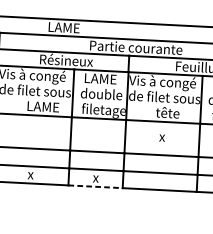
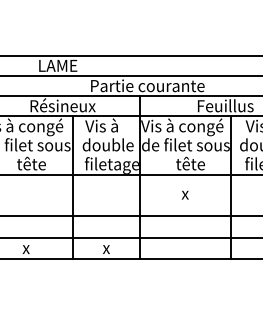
text: (100, 78) -> (105, 125), LAME -> Vis à
text: (42, 106) -> (36, 163), LAME -> tête
line: (96, 187) -> (107, 259), dashed -> solid

